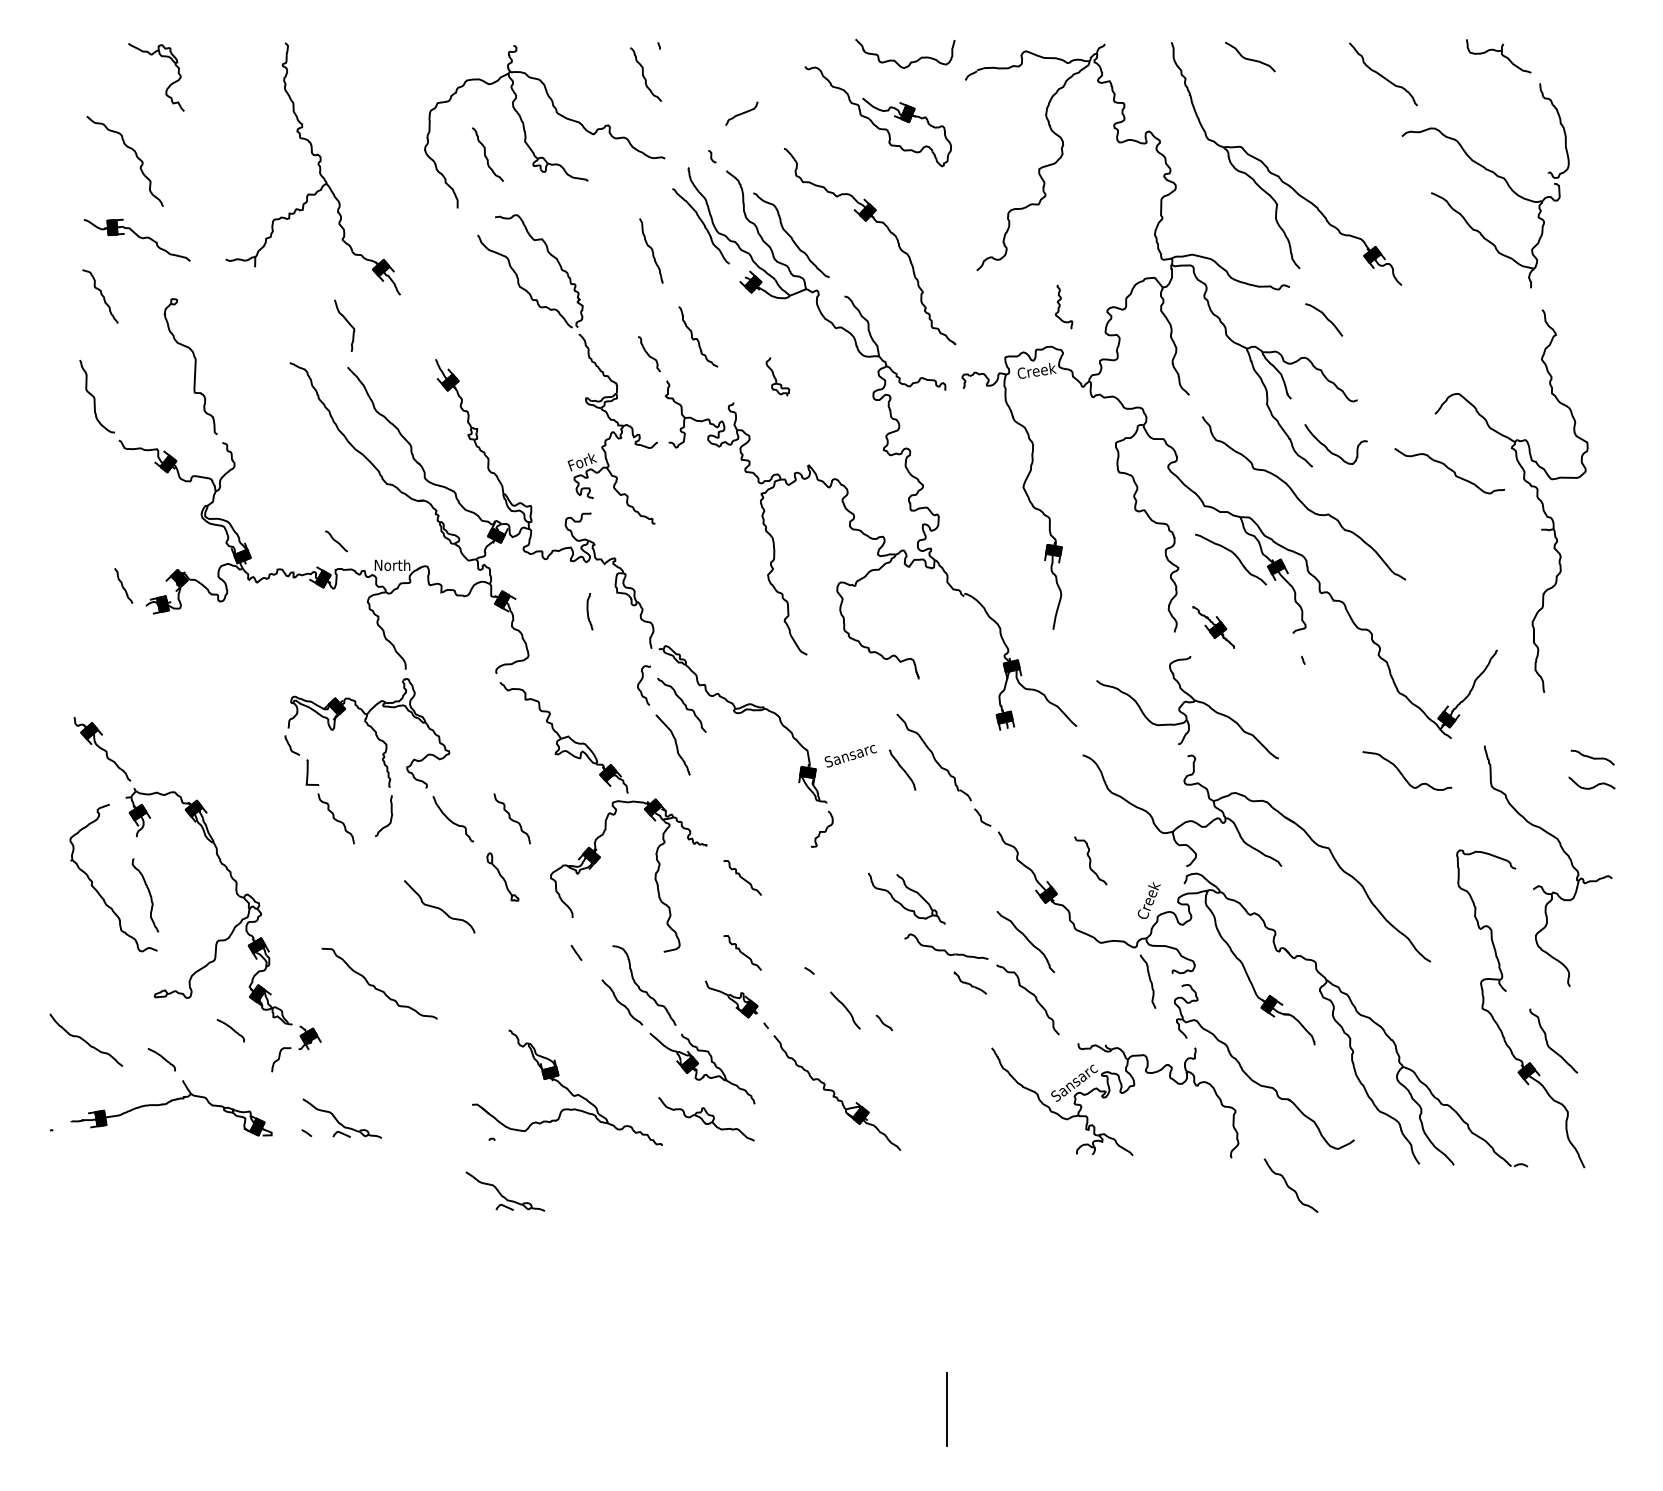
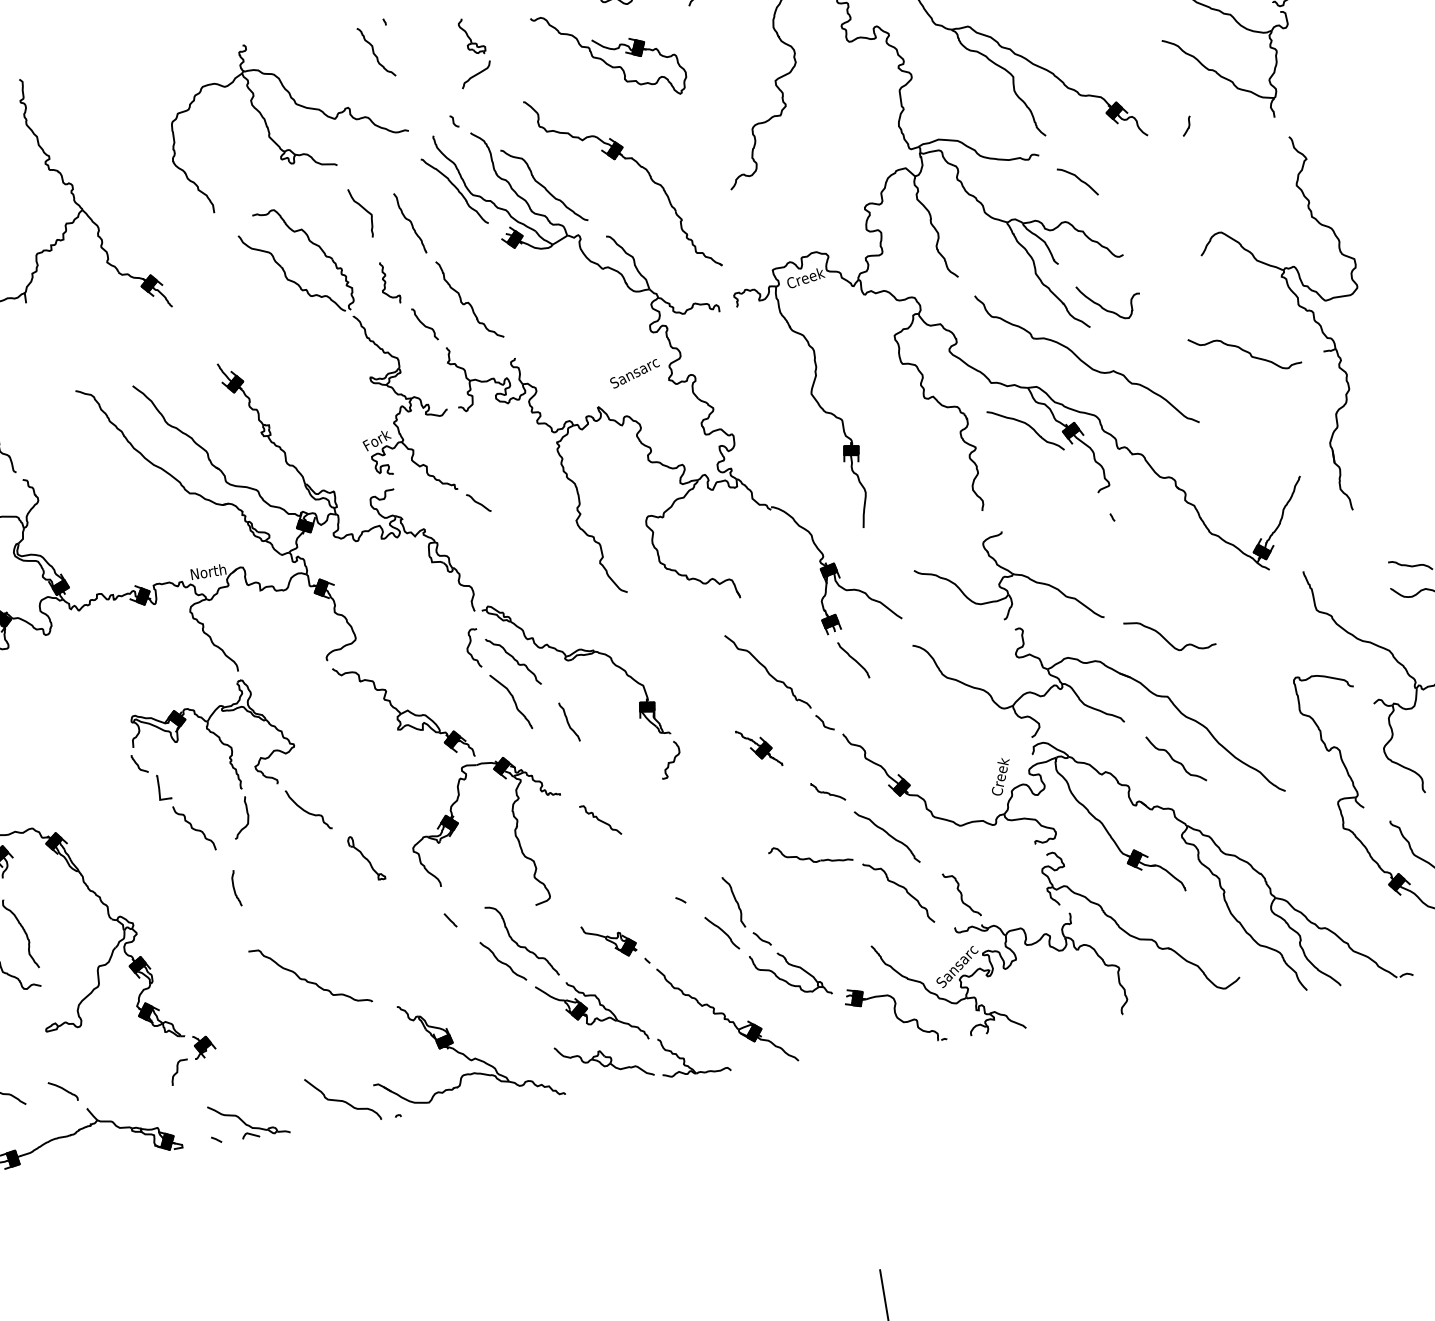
curve: (486, 155) -> (233, 156), removed
curve: (1443, 282) -> (1188, 126), added
curve: (1060, 306) -> (386, 283), moved
curve: (348, 324) -> (365, 211), moved
part: (698, 336) -> (470, 299), size x1.43
part: (777, 376) -> (471, 36), moved
curve: (1450, 470) -> (1245, 352), moved
line: (336, 541) -> (478, 503), moved
curve: (588, 611) -> (234, 888), moved
part: (1213, 627) -> (758, 748), moved
text: (850, 756) -> (634, 374), moved
curve: (902, 769) -> (853, 659), moved
curve: (1402, 773) -> (1165, 638), moved
curve: (726, 774) -> (568, 722), added
curve: (511, 818) -> (365, 799), removed
curve: (1090, 860) -> (961, 894), moved
part: (901, 903) -> (786, 980), moved
curve: (439, 907) -> (343, 1100), moved
curve: (742, 952) -> (612, 893), removed
curve: (1149, 981) -> (735, 901), moved
part: (969, 982) -> (827, 791), moved
curve: (375, 986) -> (307, 979), moved
curve: (231, 1029) -> (126, 1050), removed
part: (1004, 1120) -> (895, 1014), added
part: (787, 1129) -> (684, 1058), added
curve: (1289, 1186) -> (1174, 759), moved
part: (505, 1191) -> (419, 1164), removed

